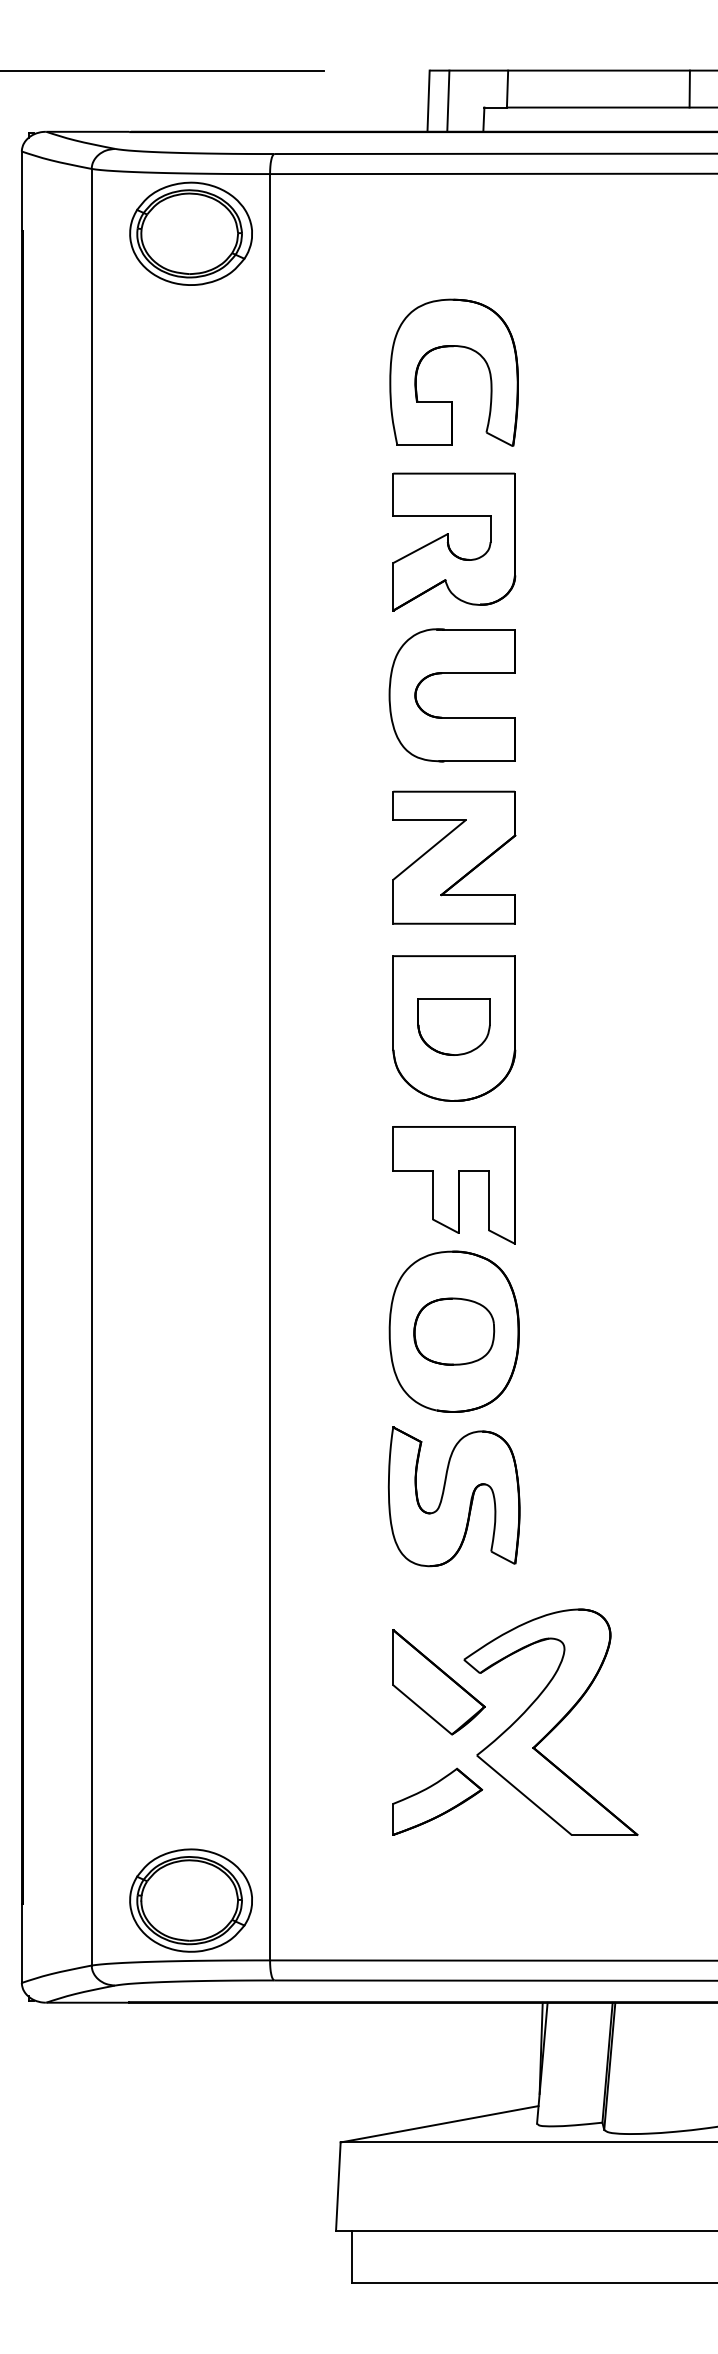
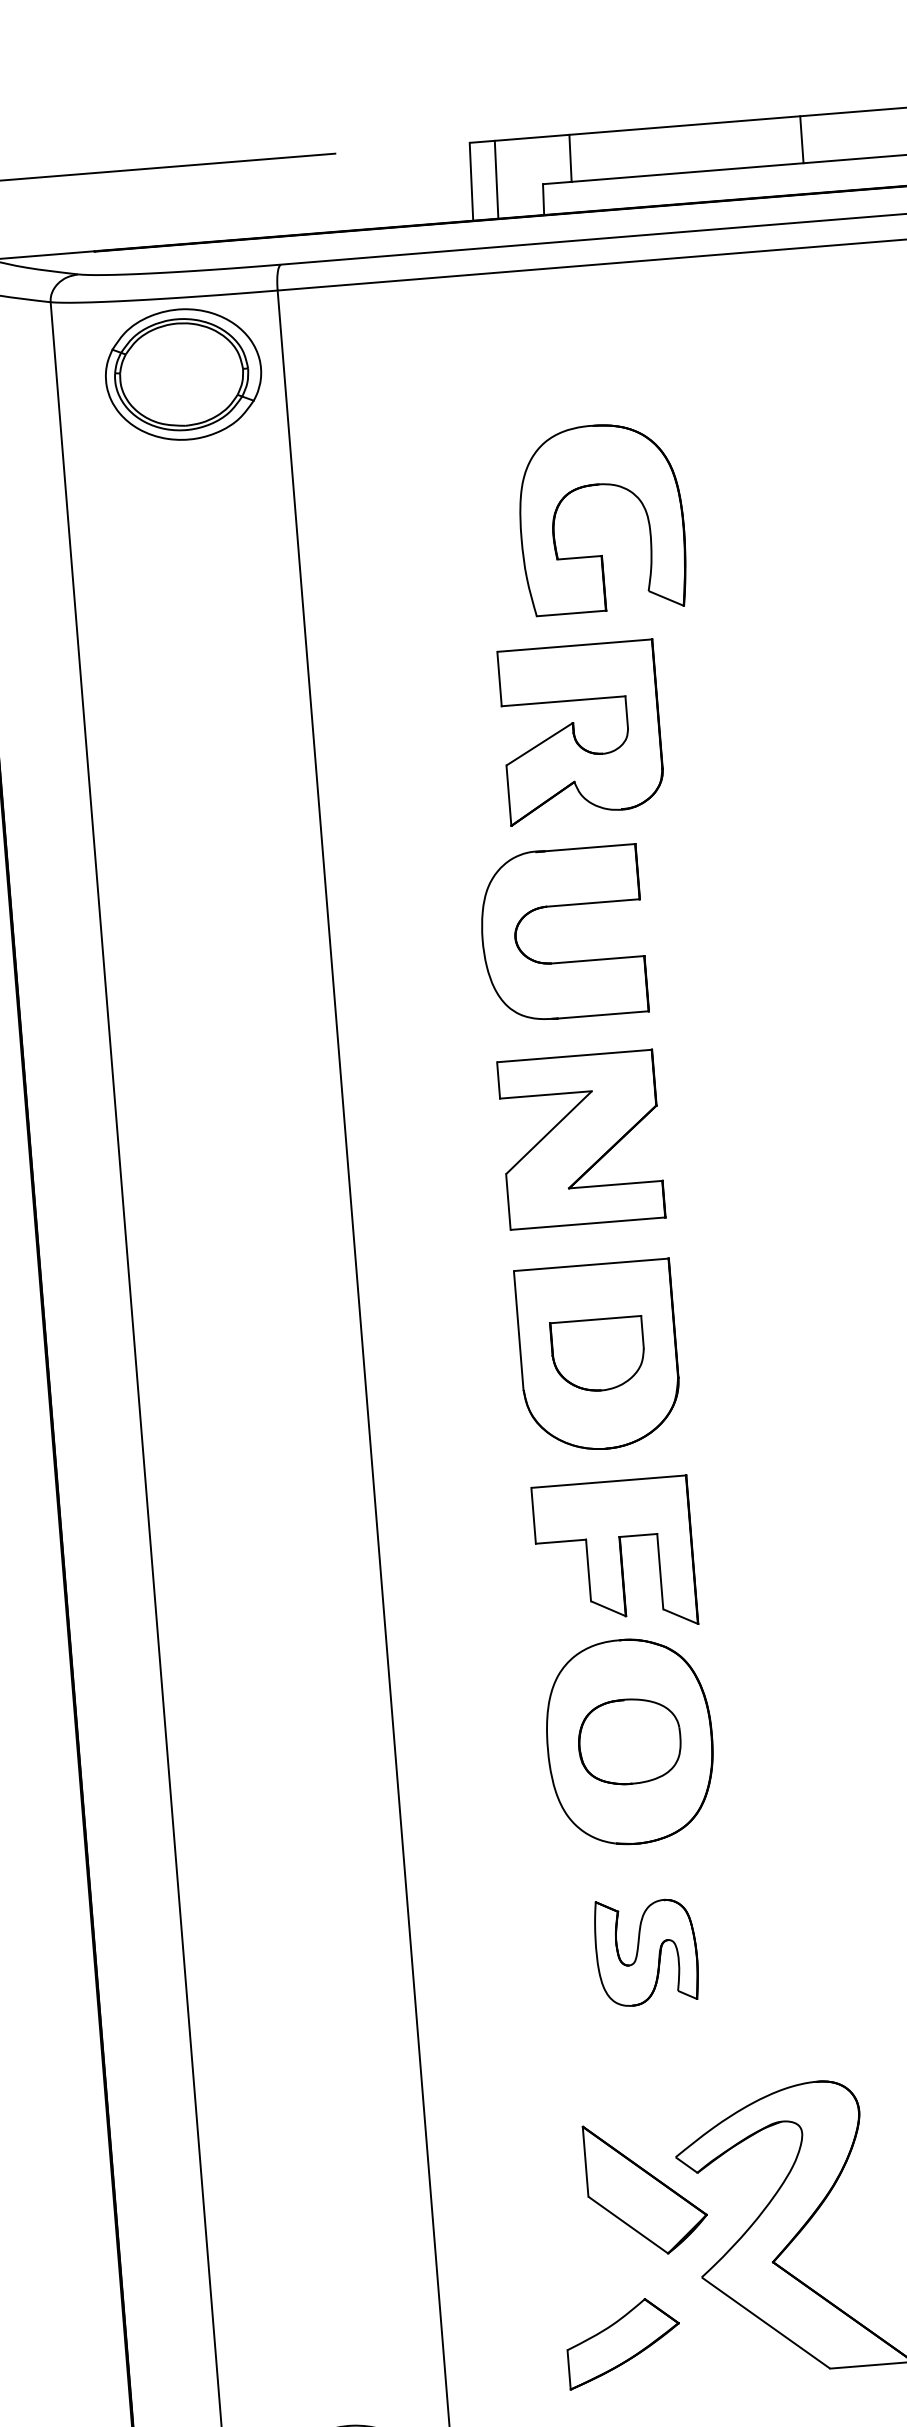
part: (453, 347) -> (598, 486), moved
part: (454, 541) -> (582, 731), moved
part: (453, 1496) -> (645, 1951), size x0.6
part: (437, 1801) -> (623, 2342), moved

